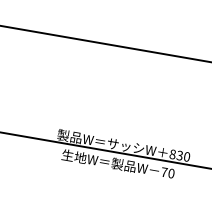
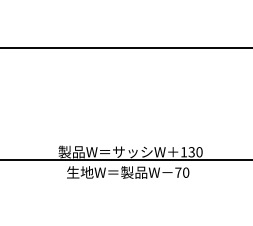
text: (172, 154) -> (183, 152), 830 -> 130

